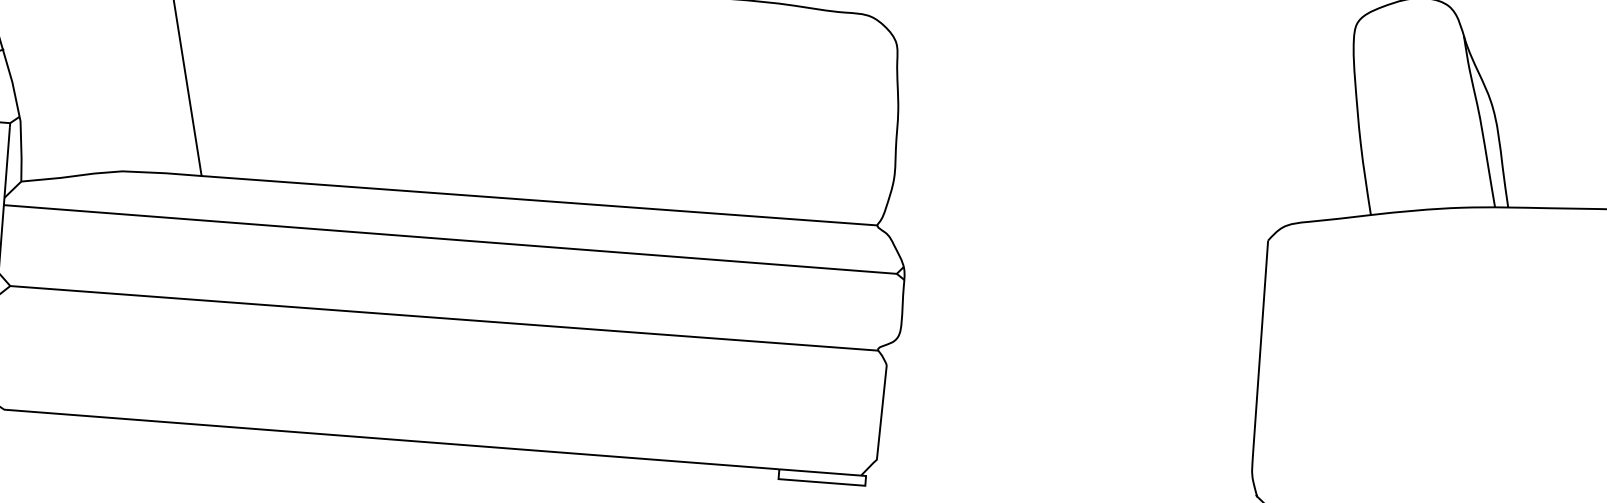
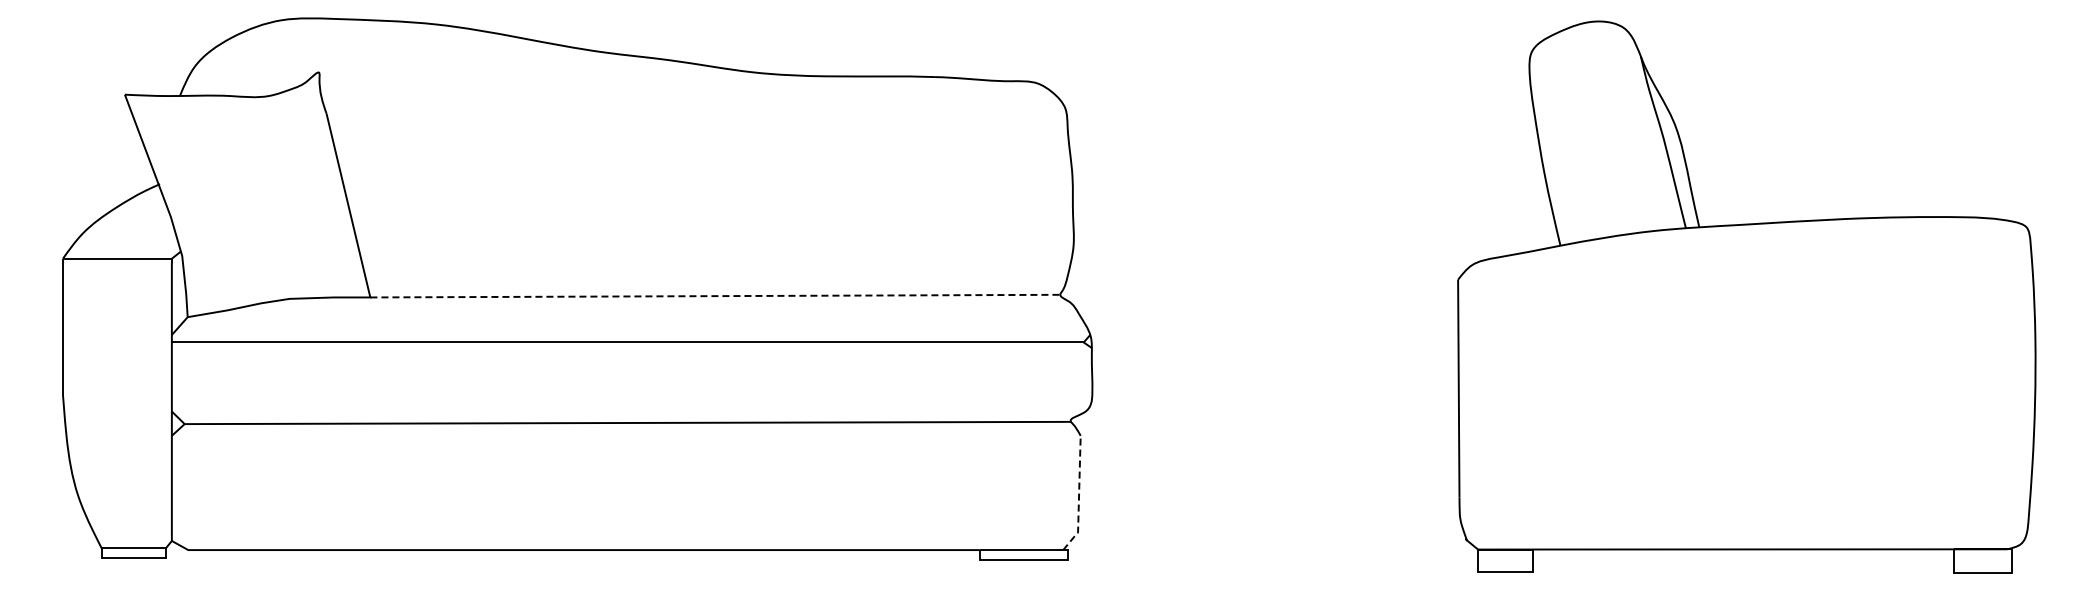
line: (539, 201) -> (715, 296), solid -> dashed
line: (881, 424) -> (1079, 496), solid -> dashed

